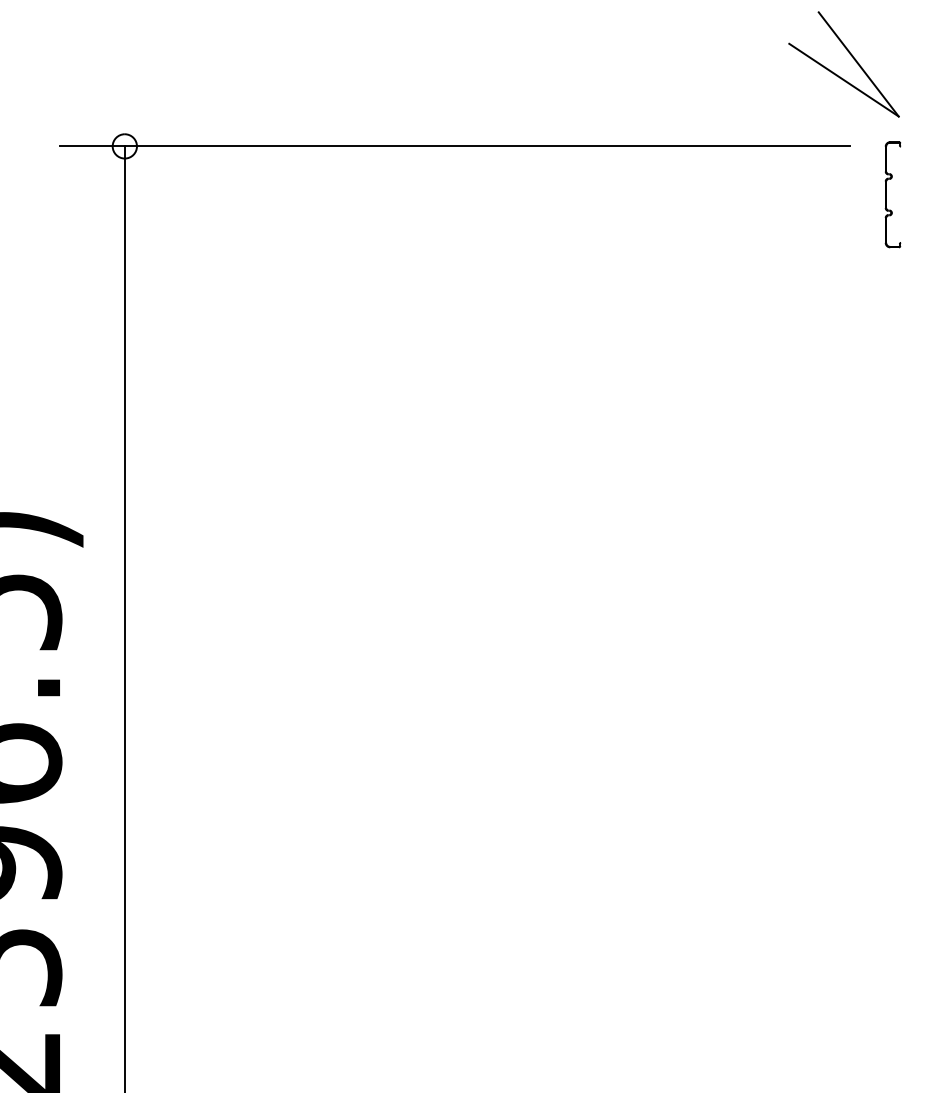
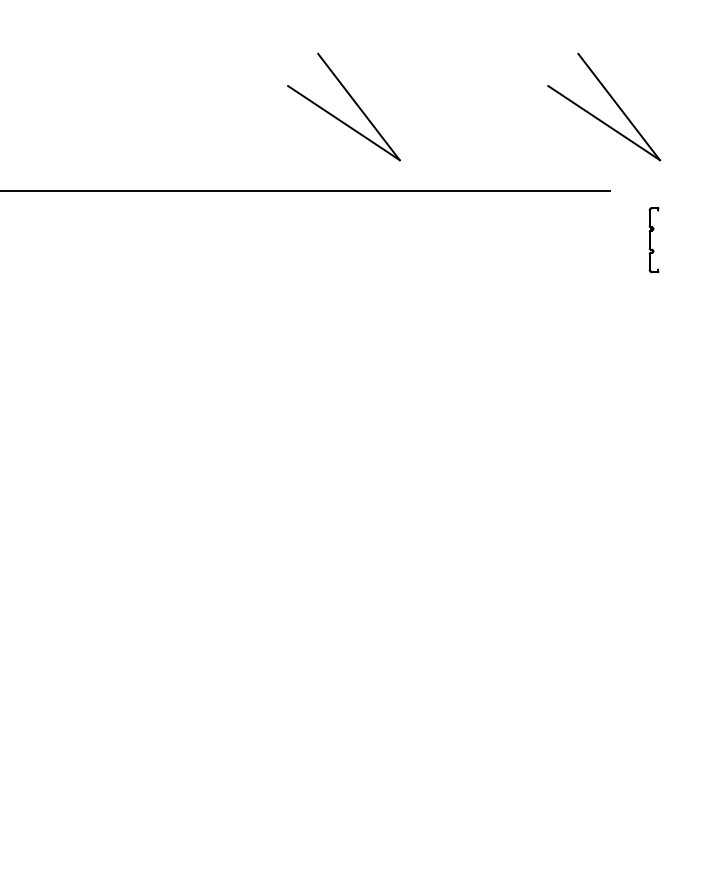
part: (598, 59) -> (353, 102), added
part: (892, 194) -> (653, 239), size x0.6

